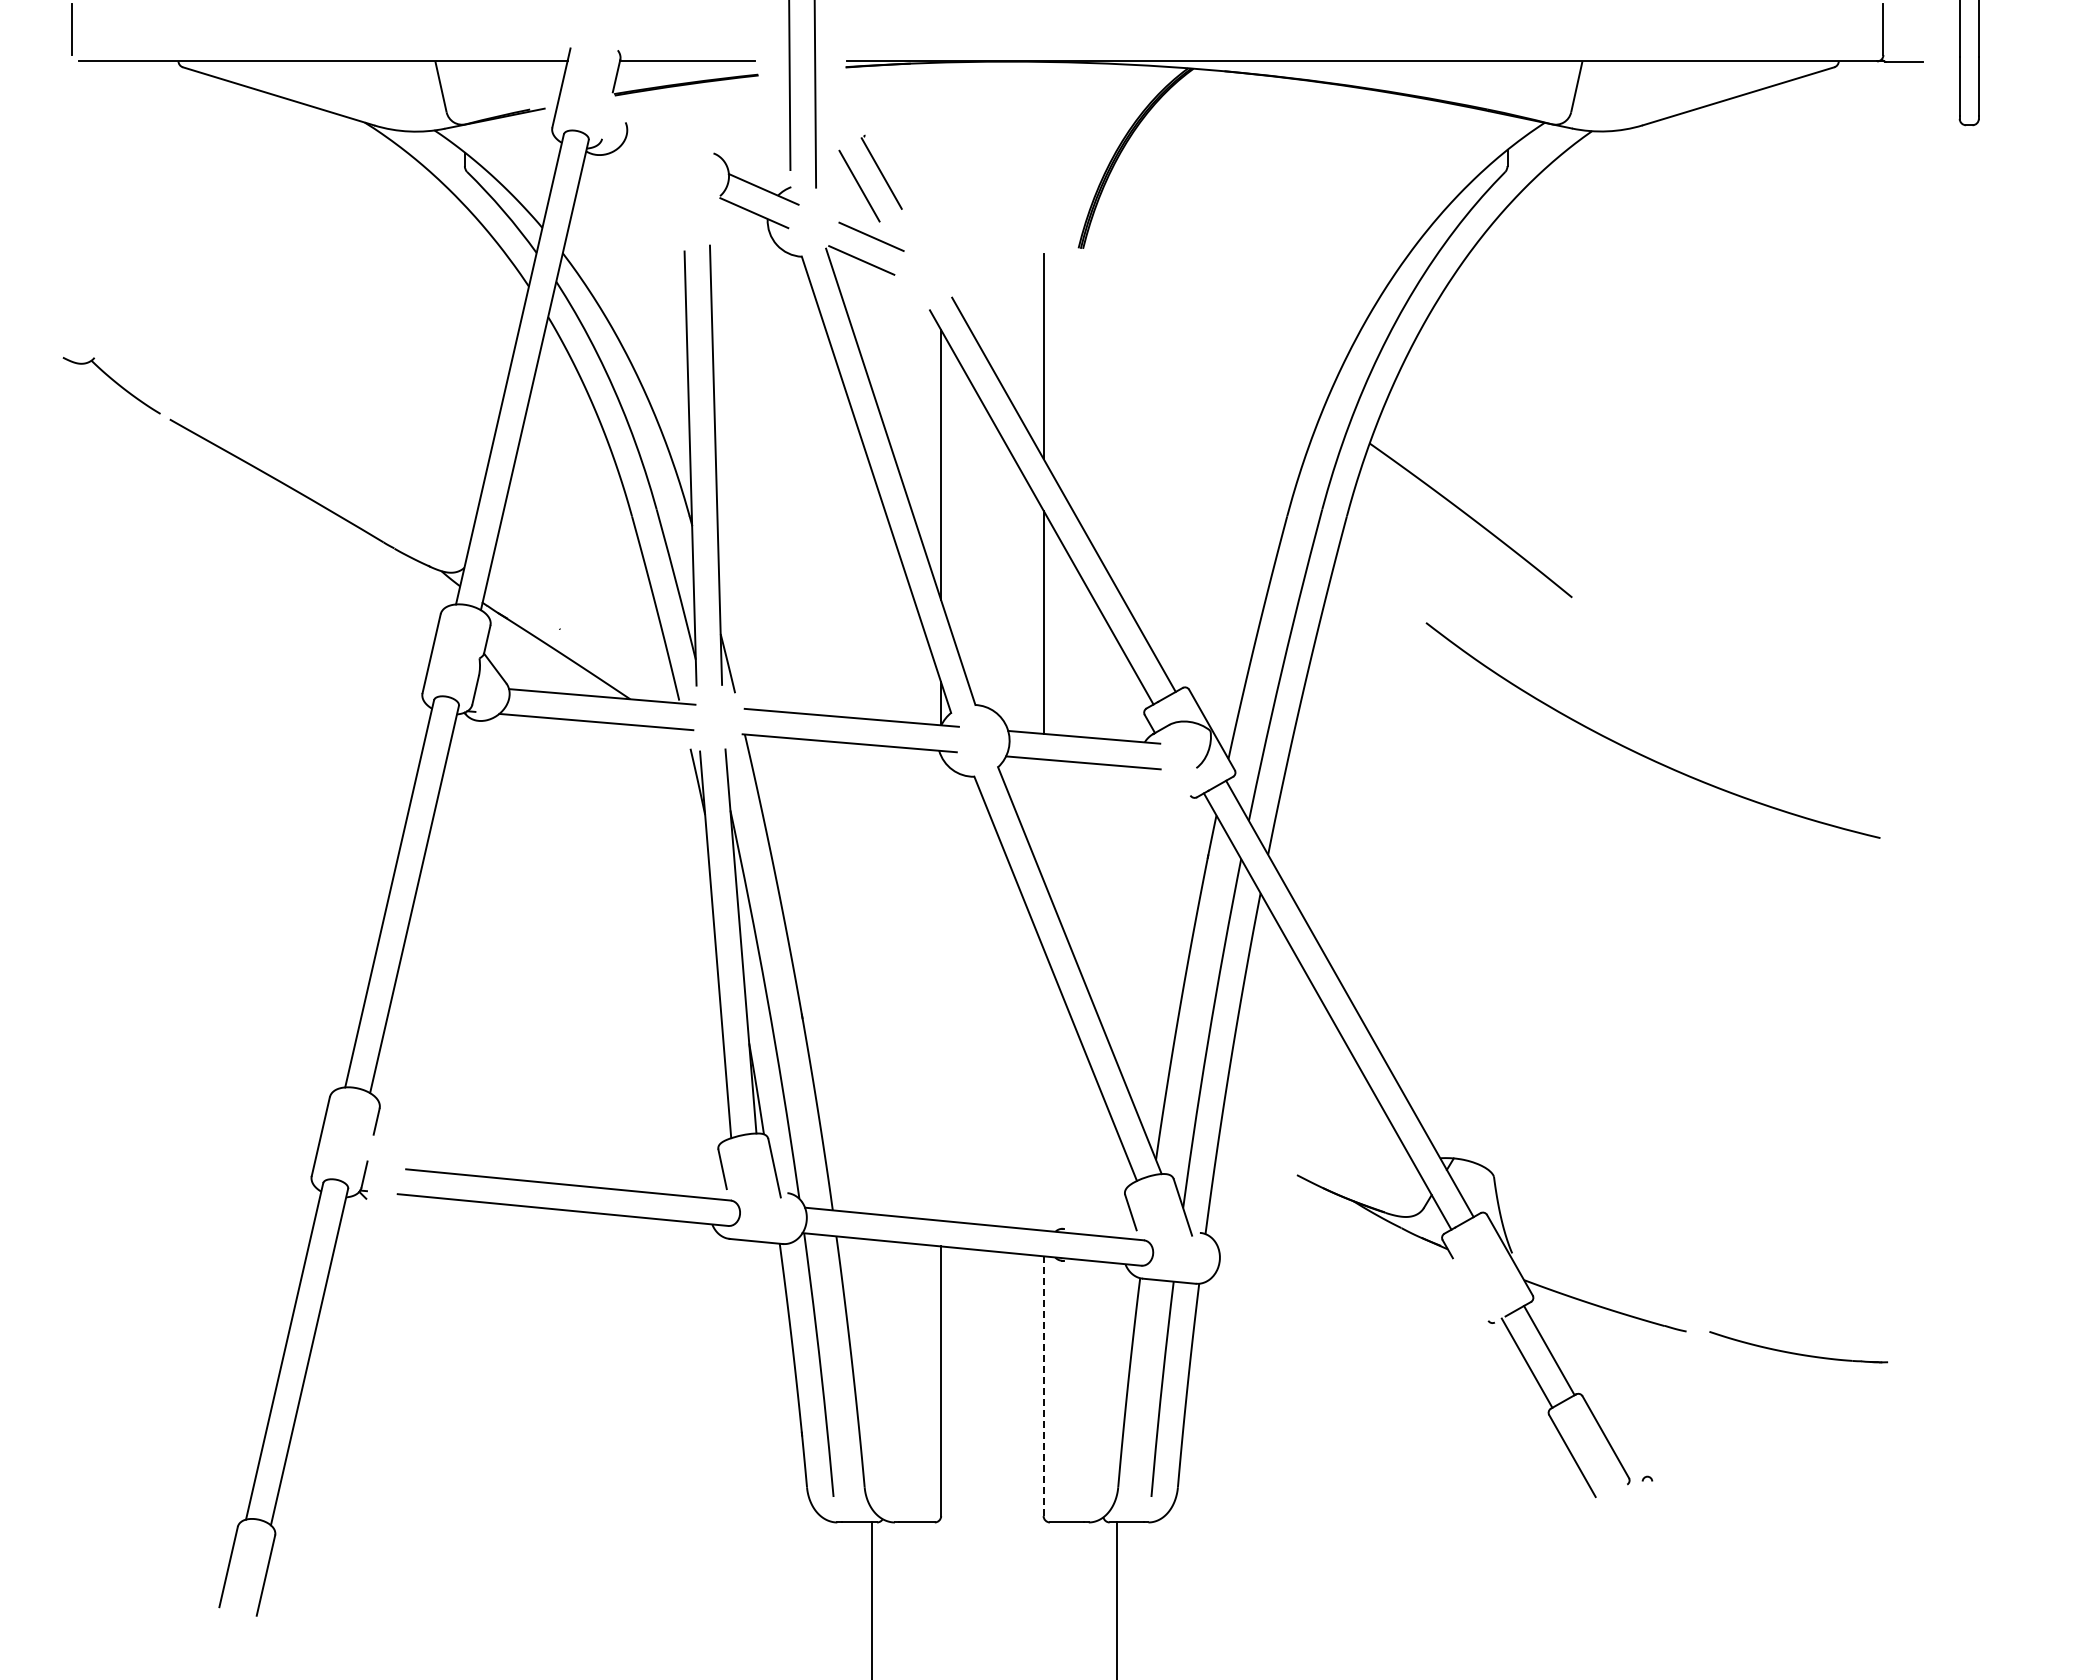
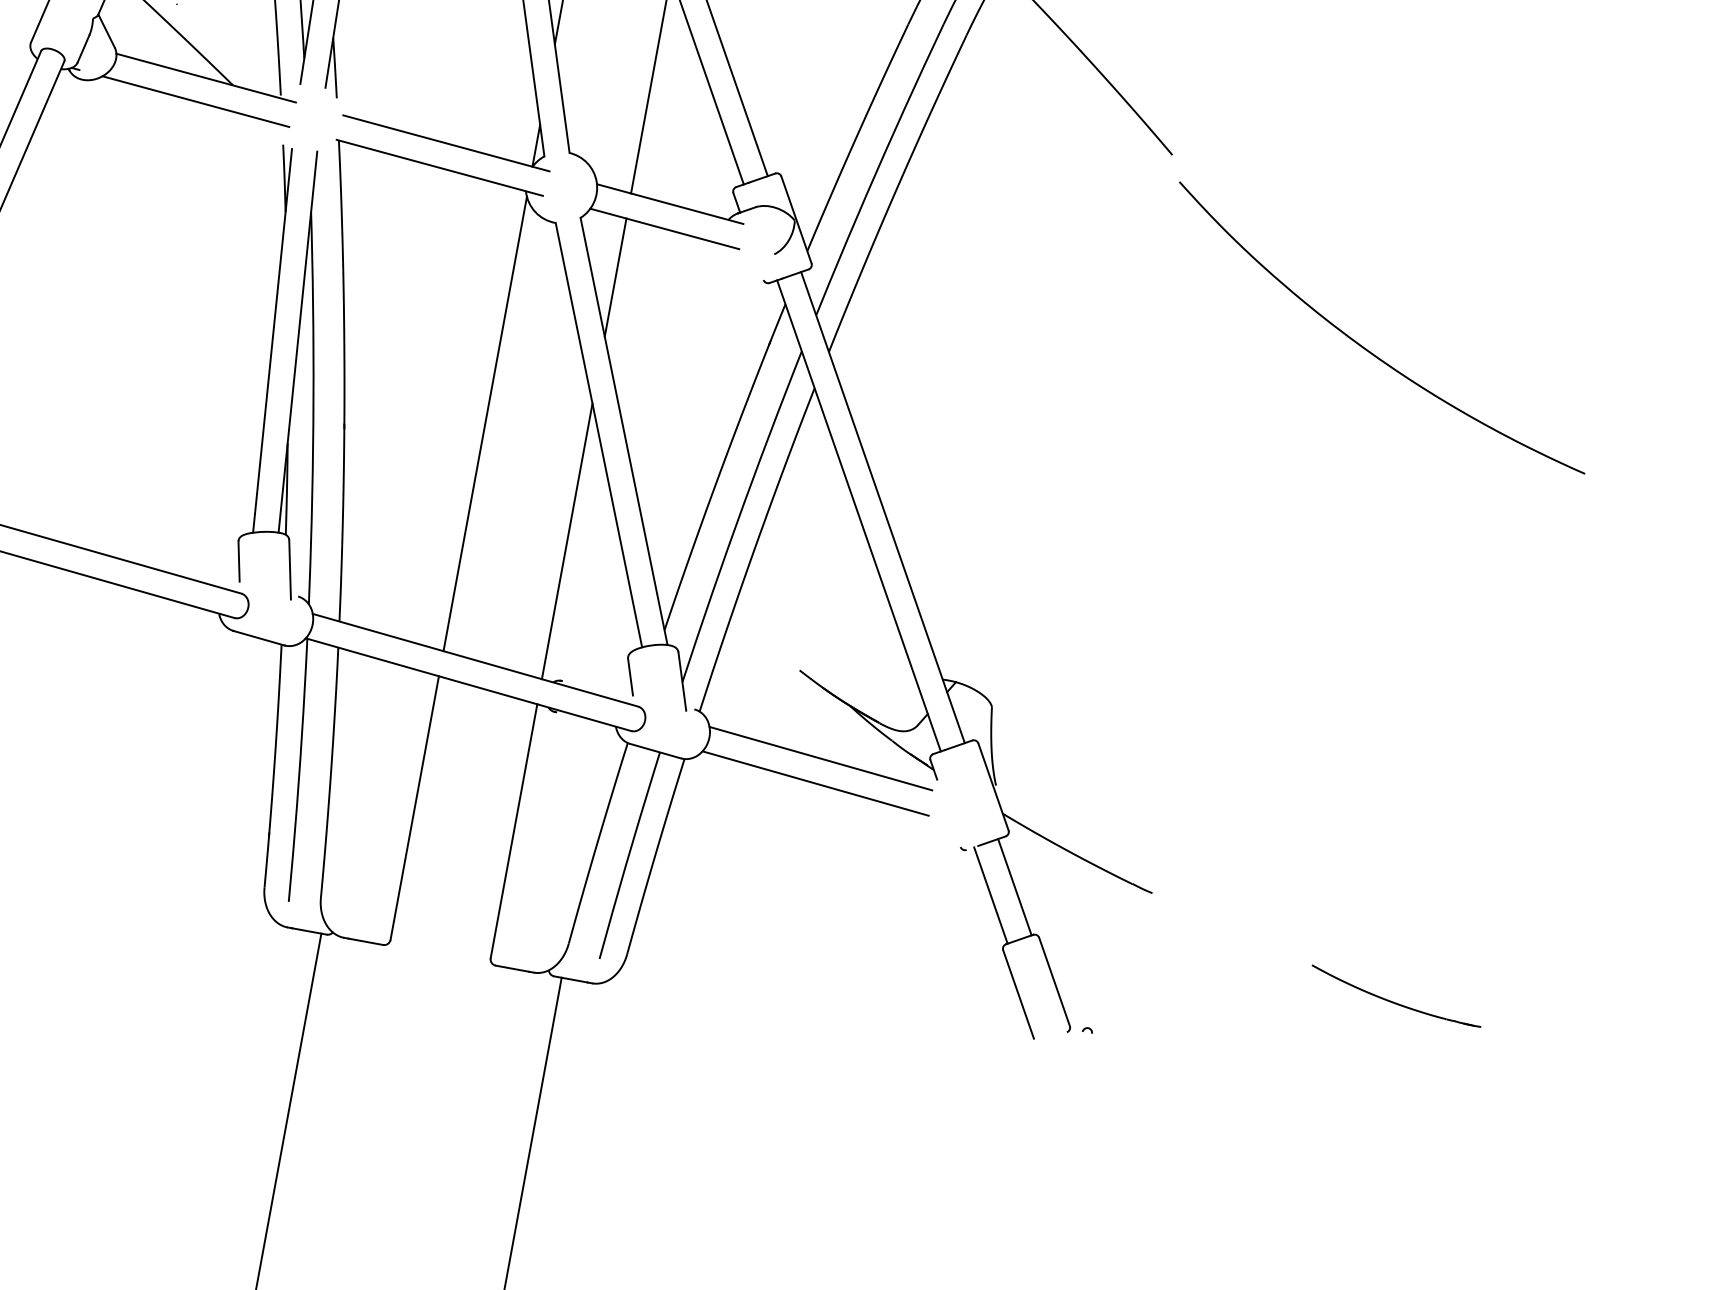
curve: (1640, 753) -> (1365, 348), moved
line: (1043, 819) -> (615, 277), added
line: (941, 988) -> (485, 424), added
line: (1043, 1089) -> (567, 541), added
line: (1333, 1258) -> (820, 758), added
line: (1333, 1283) -> (815, 782), added
part: (1798, 1347) -> (1396, 996), moved
line: (1043, 1386) -> (513, 831), dashed -> solid

